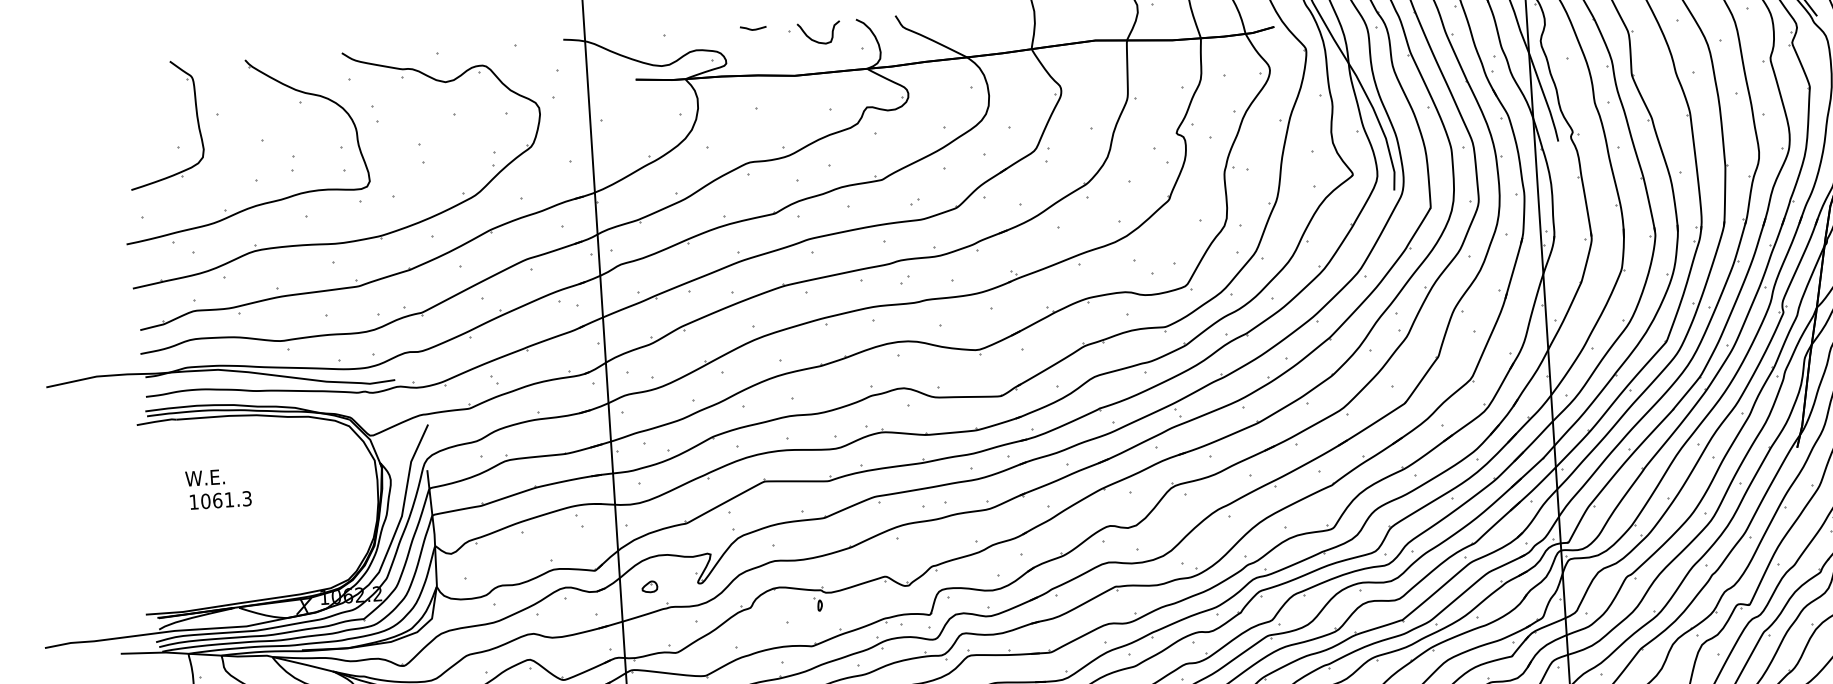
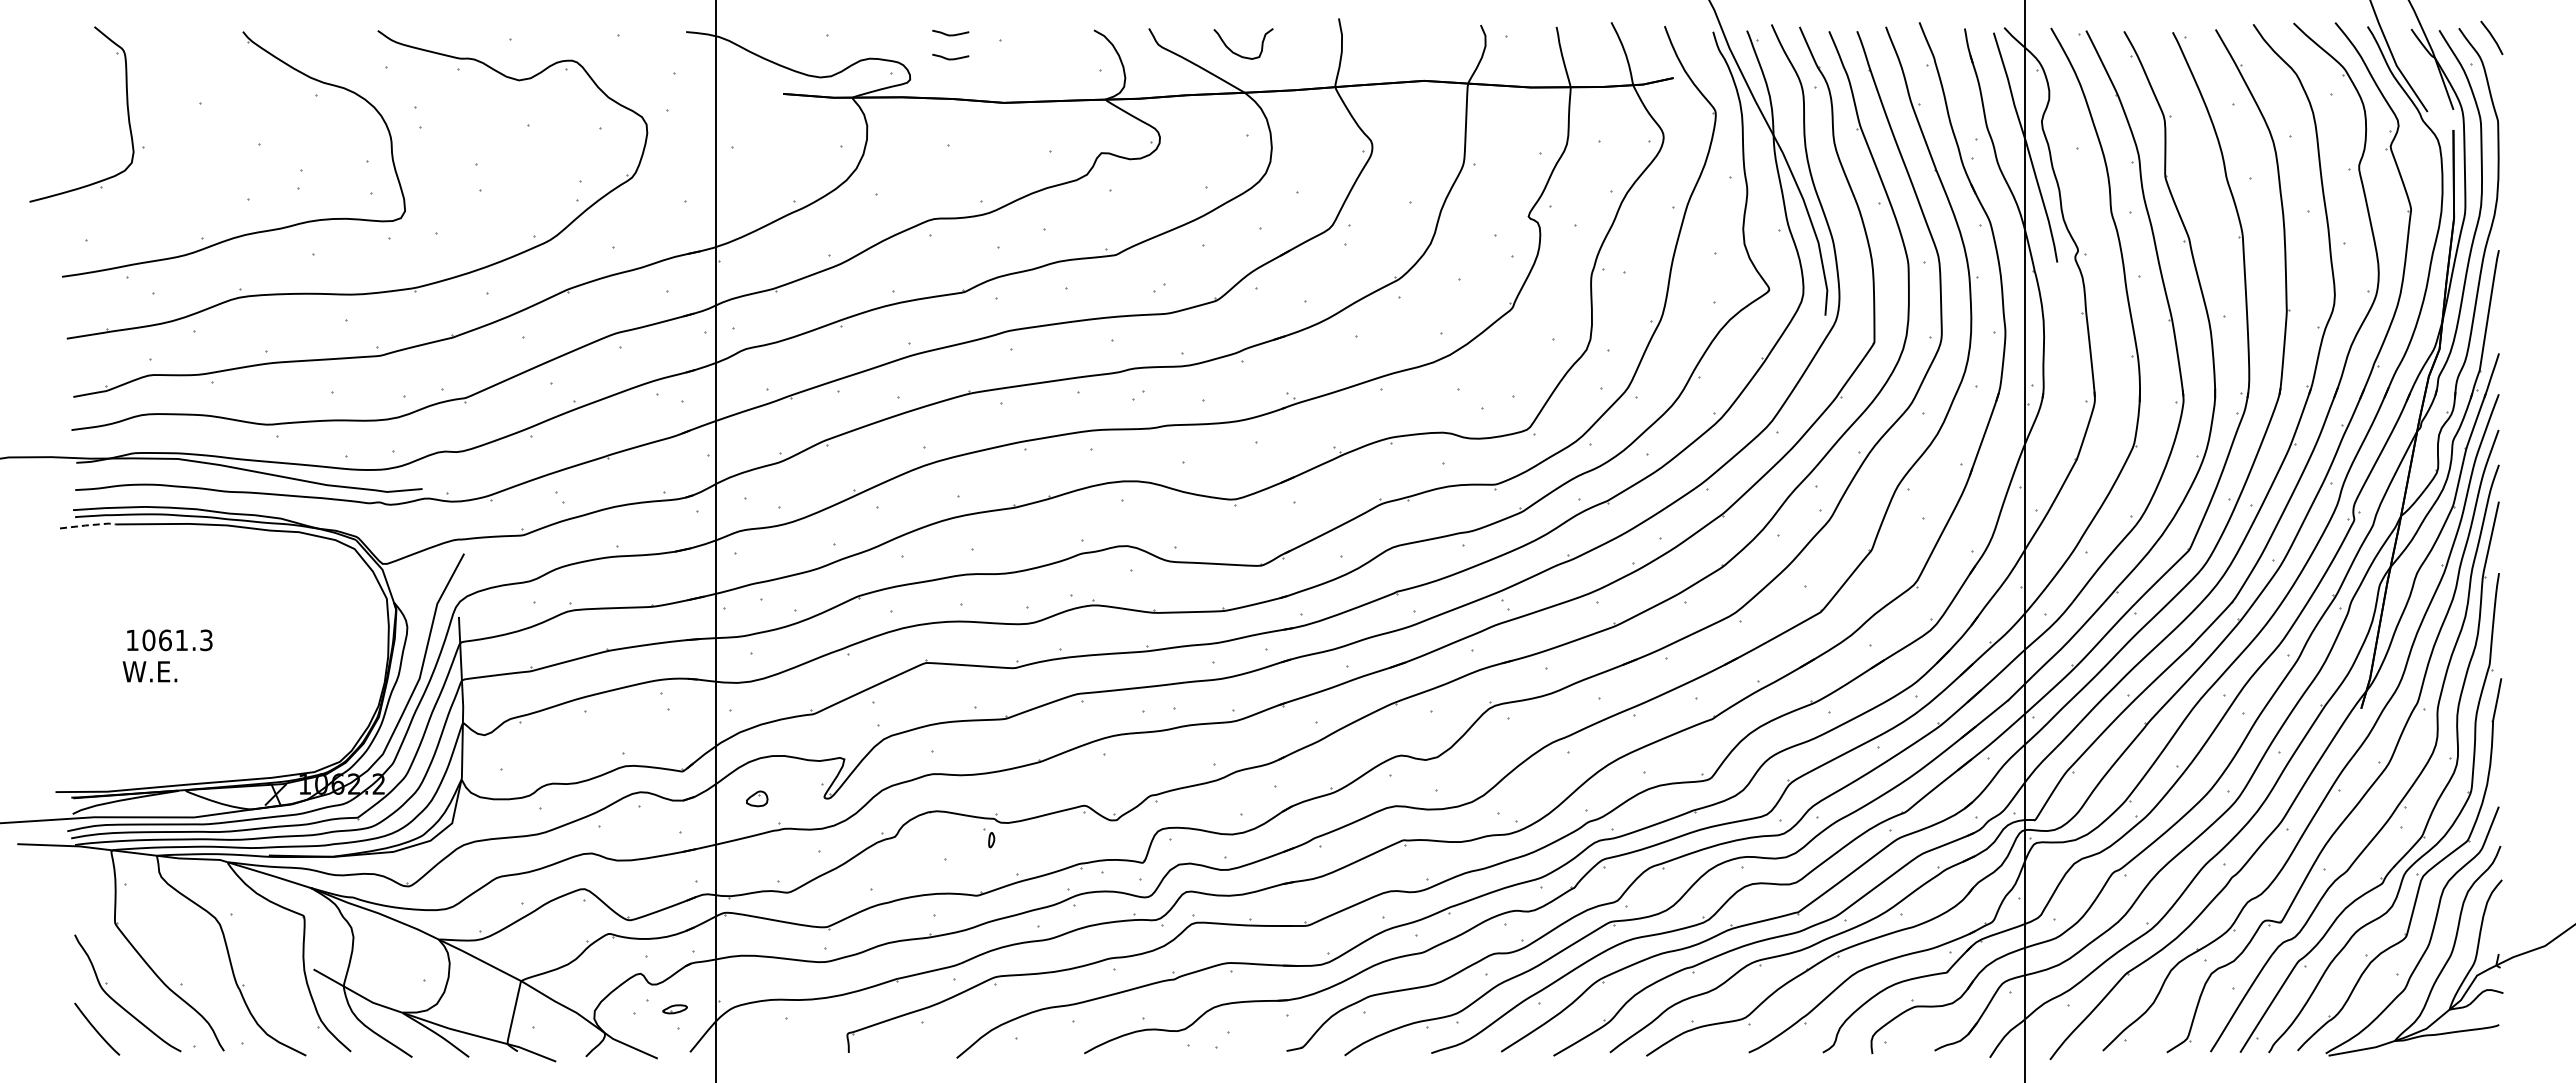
curve: (815, 40) -> (1237, 53), moved
curve: (754, 46) -> (950, 58), added
part: (196, 117) -> (126, 106), moved
line: (157, 421) -> (88, 525), solid -> dashed
text: (204, 477) -> (149, 671), moved

